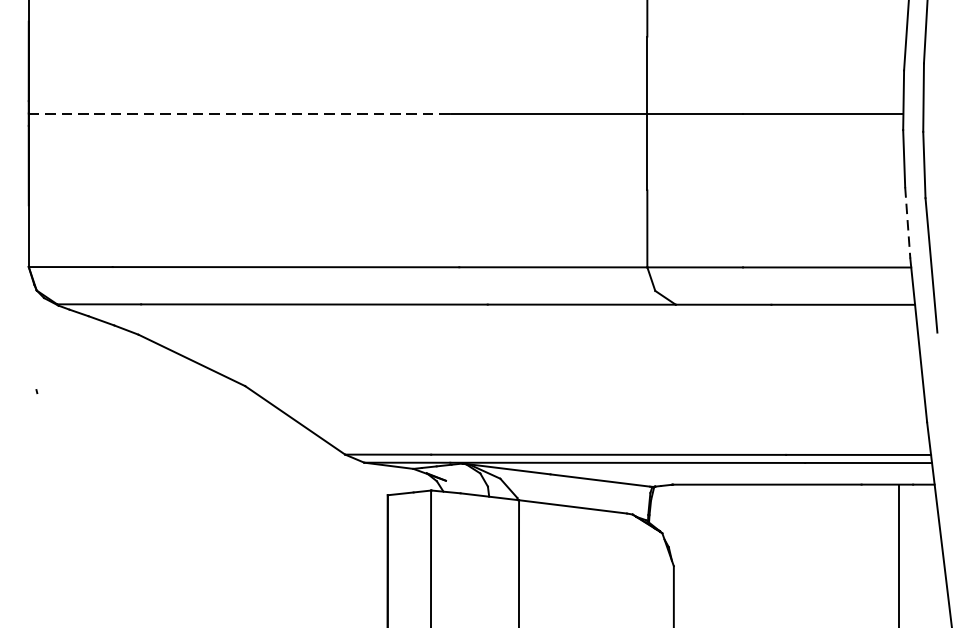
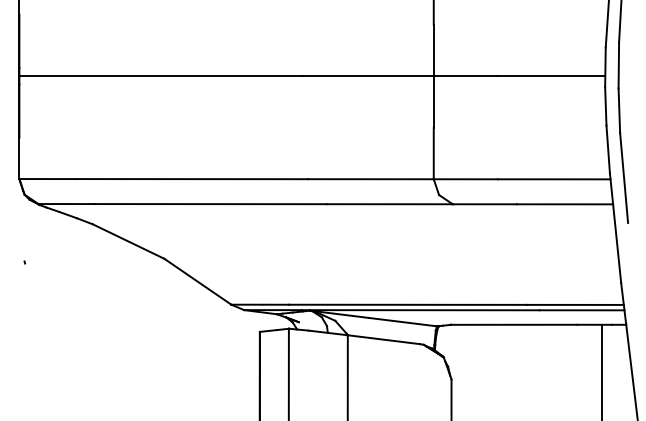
line: (240, 113) -> (161, 76), dashed -> solid
line: (908, 222) -> (608, 149), dashed -> solid

